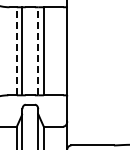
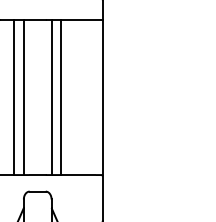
line: (16, 50) -> (13, 96), dashed -> solid
line: (38, 50) -> (52, 96), dashed -> solid

